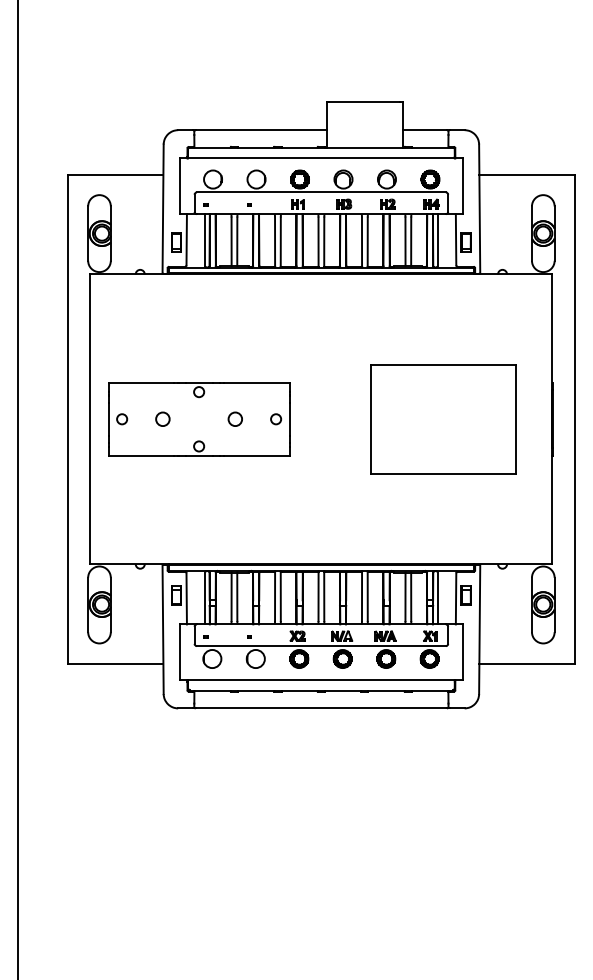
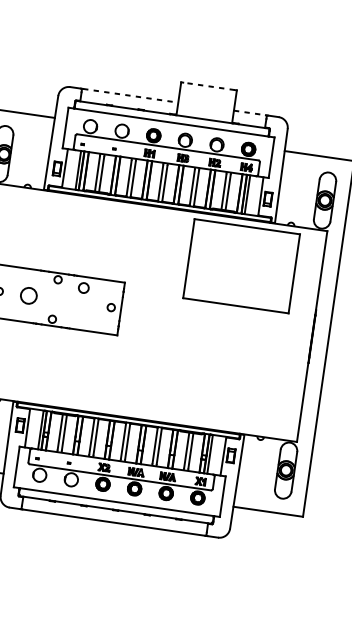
line: (364, 102) -> (208, 86), solid -> dashed
line: (261, 130) -> (130, 96), solid -> dashed
line: (425, 130) -> (250, 113), solid -> dashed
circle: (162, 418) -> (28, 295), size x1.6
circle: (234, 418) -> (83, 287), moved
part: (443, 419) -> (241, 266), moved

